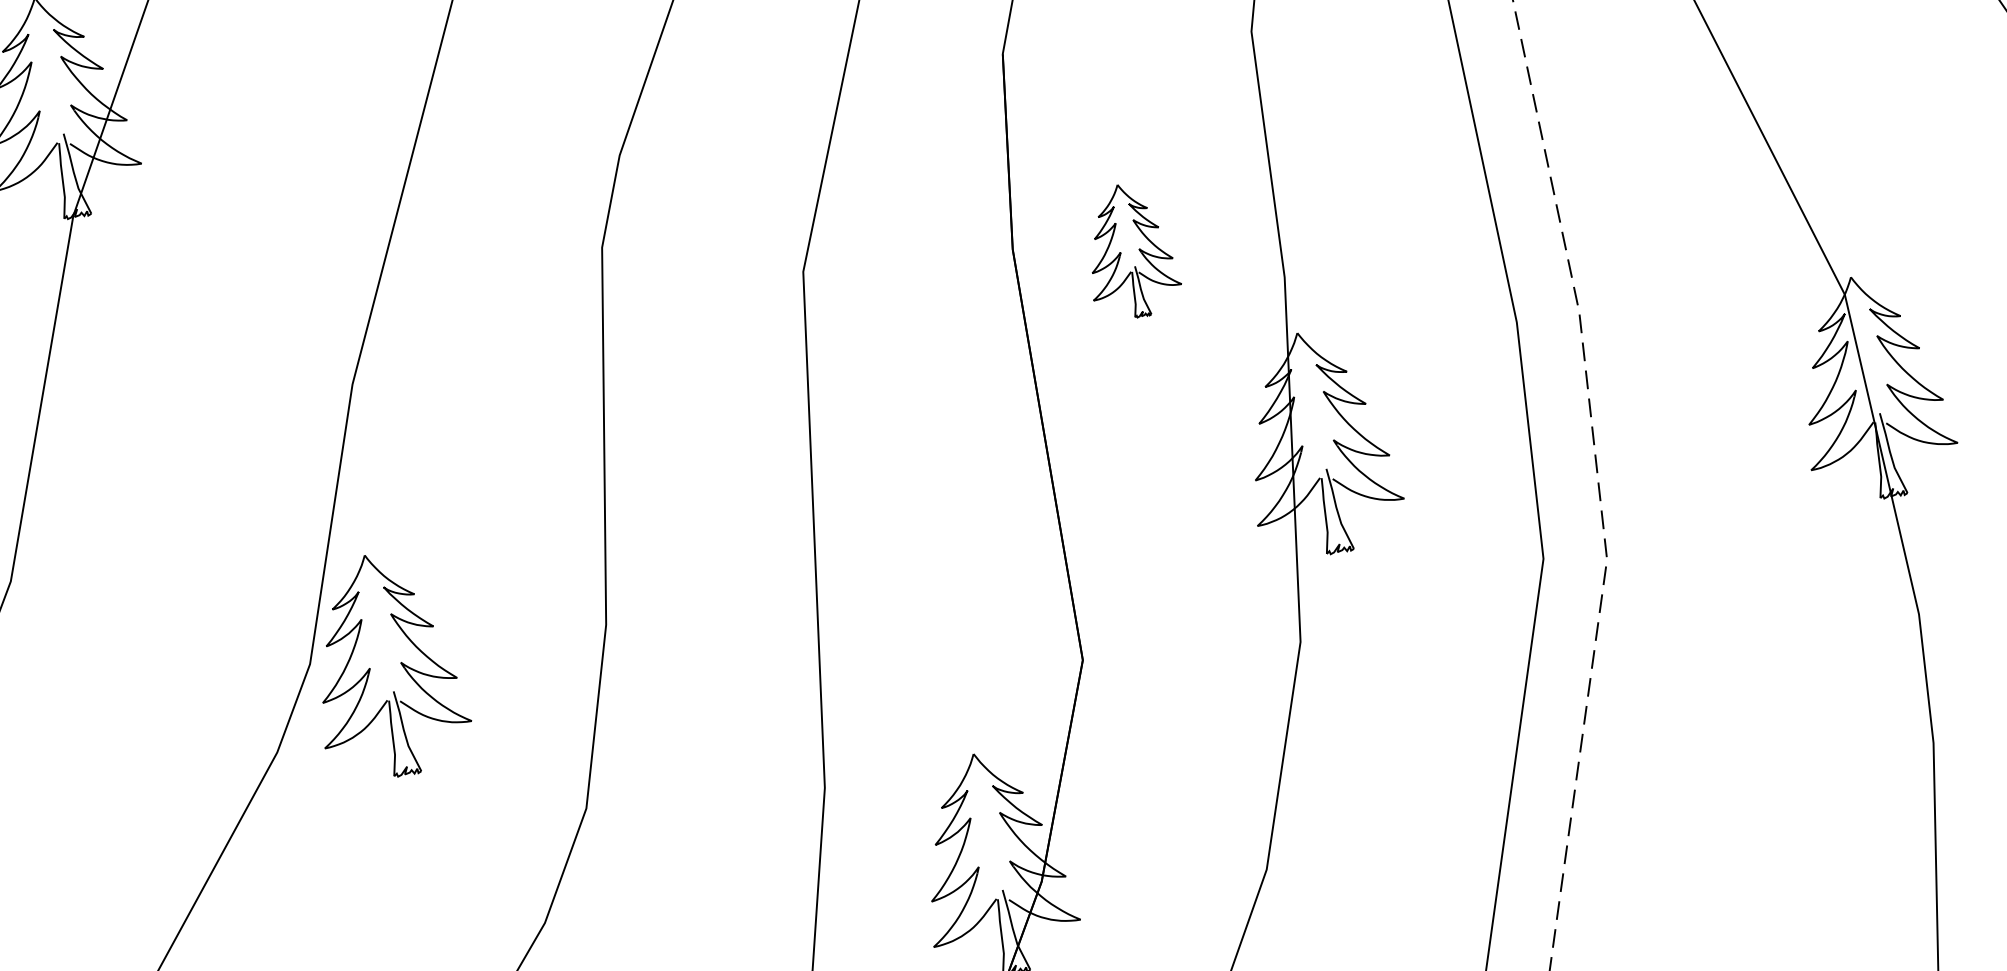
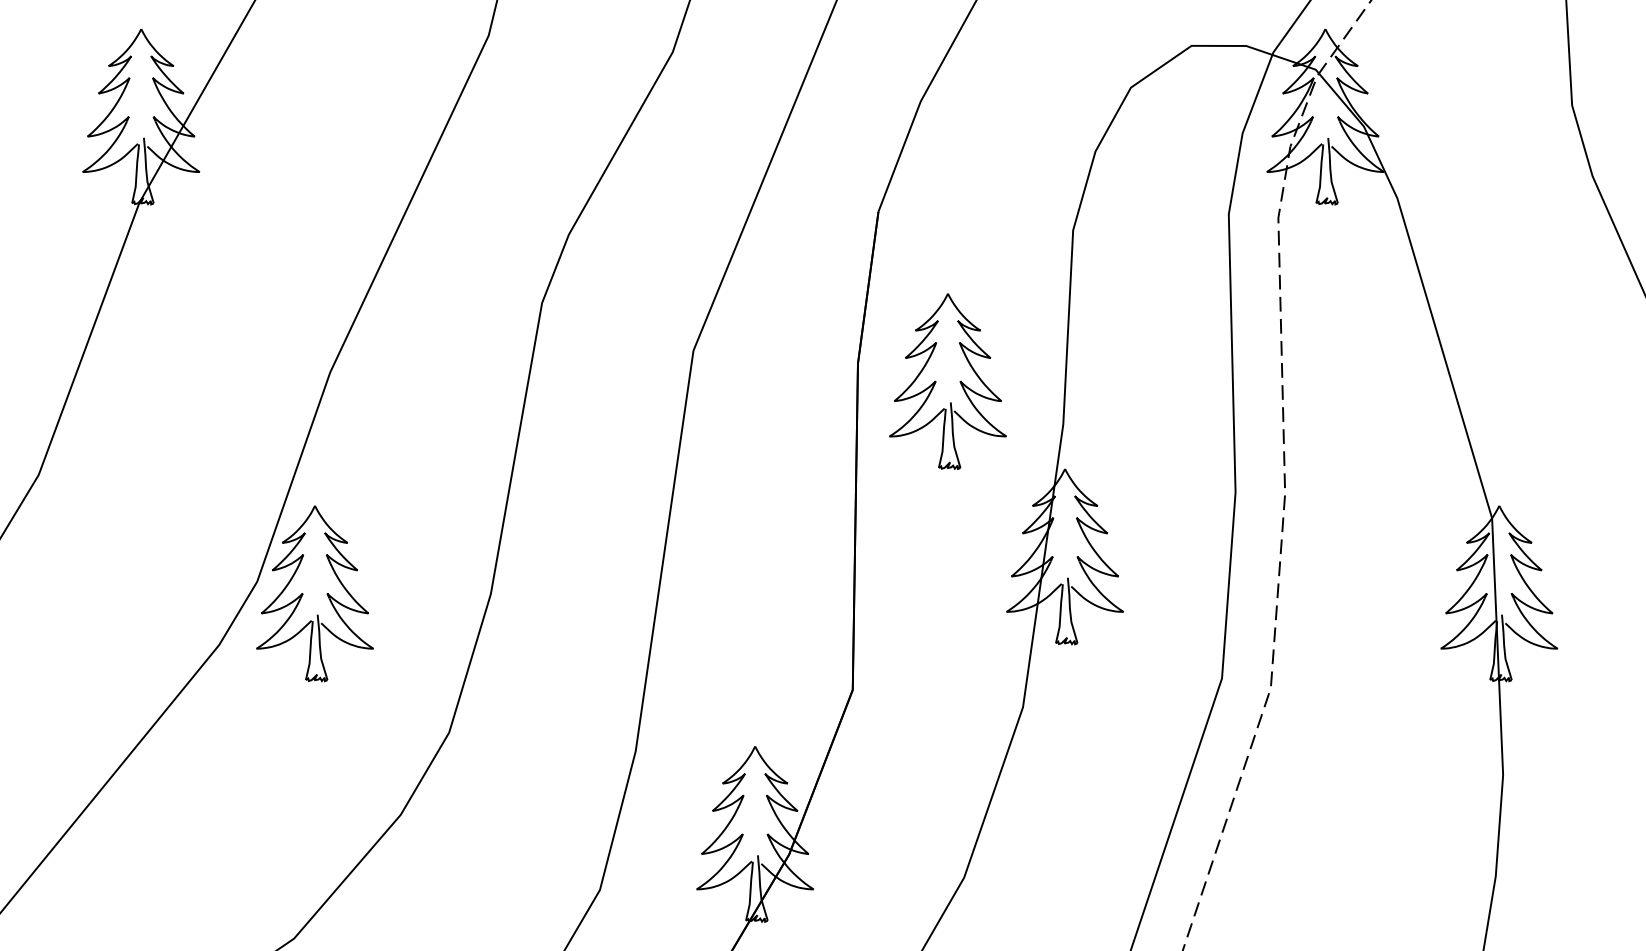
part: (1129, 250) -> (947, 381), size x1.67

